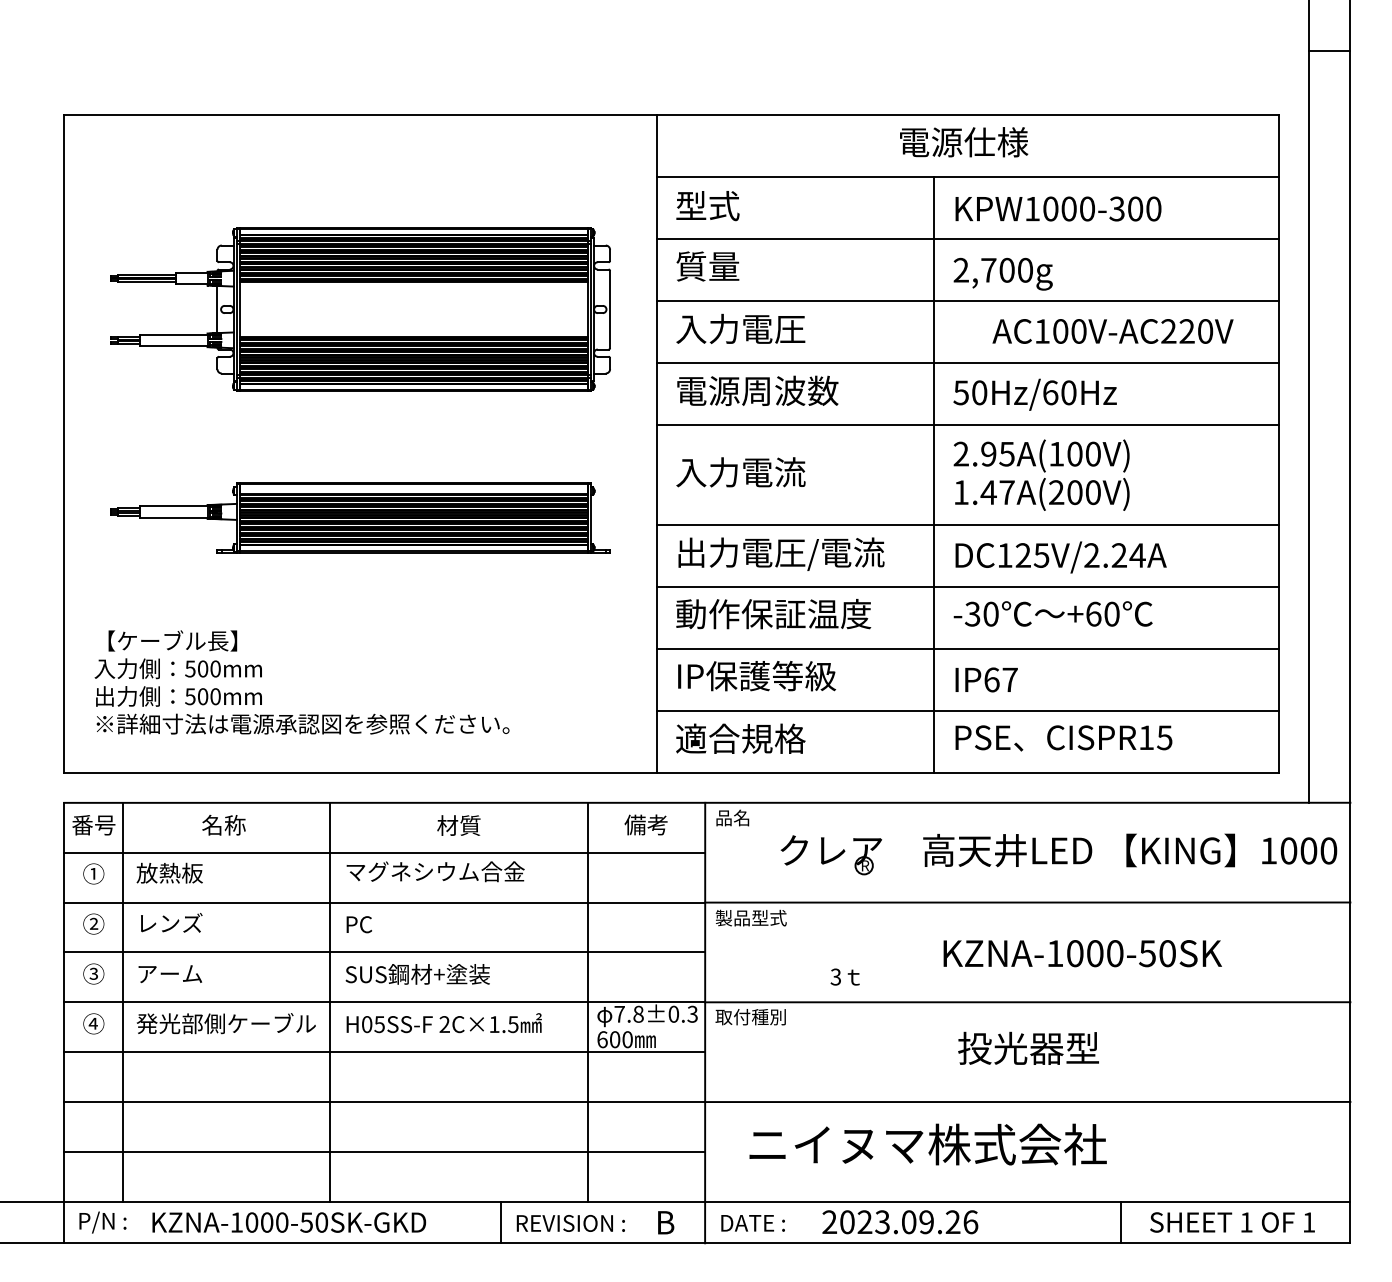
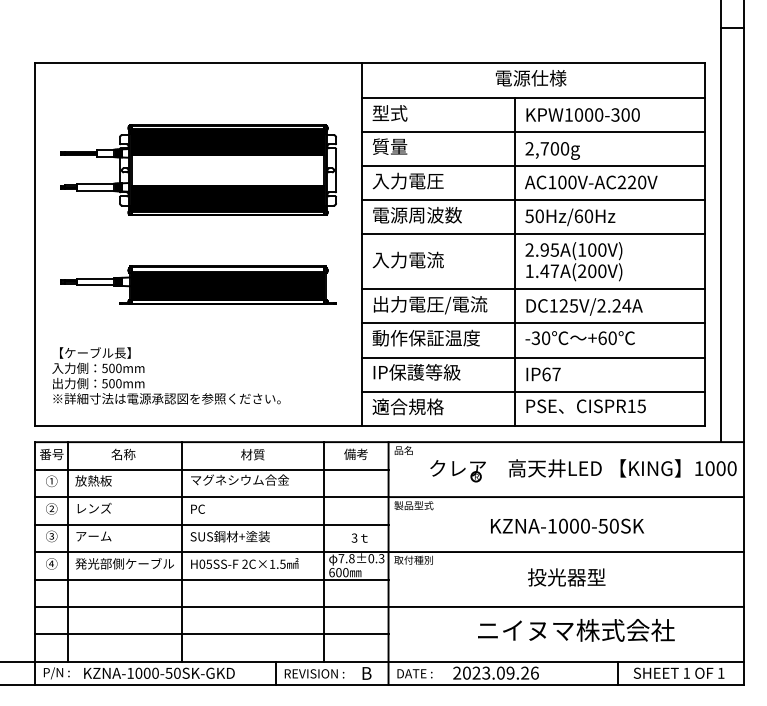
text: (1113, 331) -> (591, 182), moved
text: (1082, 952) -> (567, 525), moved
text: (844, 975) -> (359, 537), moved
text: (928, 1144) -> (576, 630), moved

